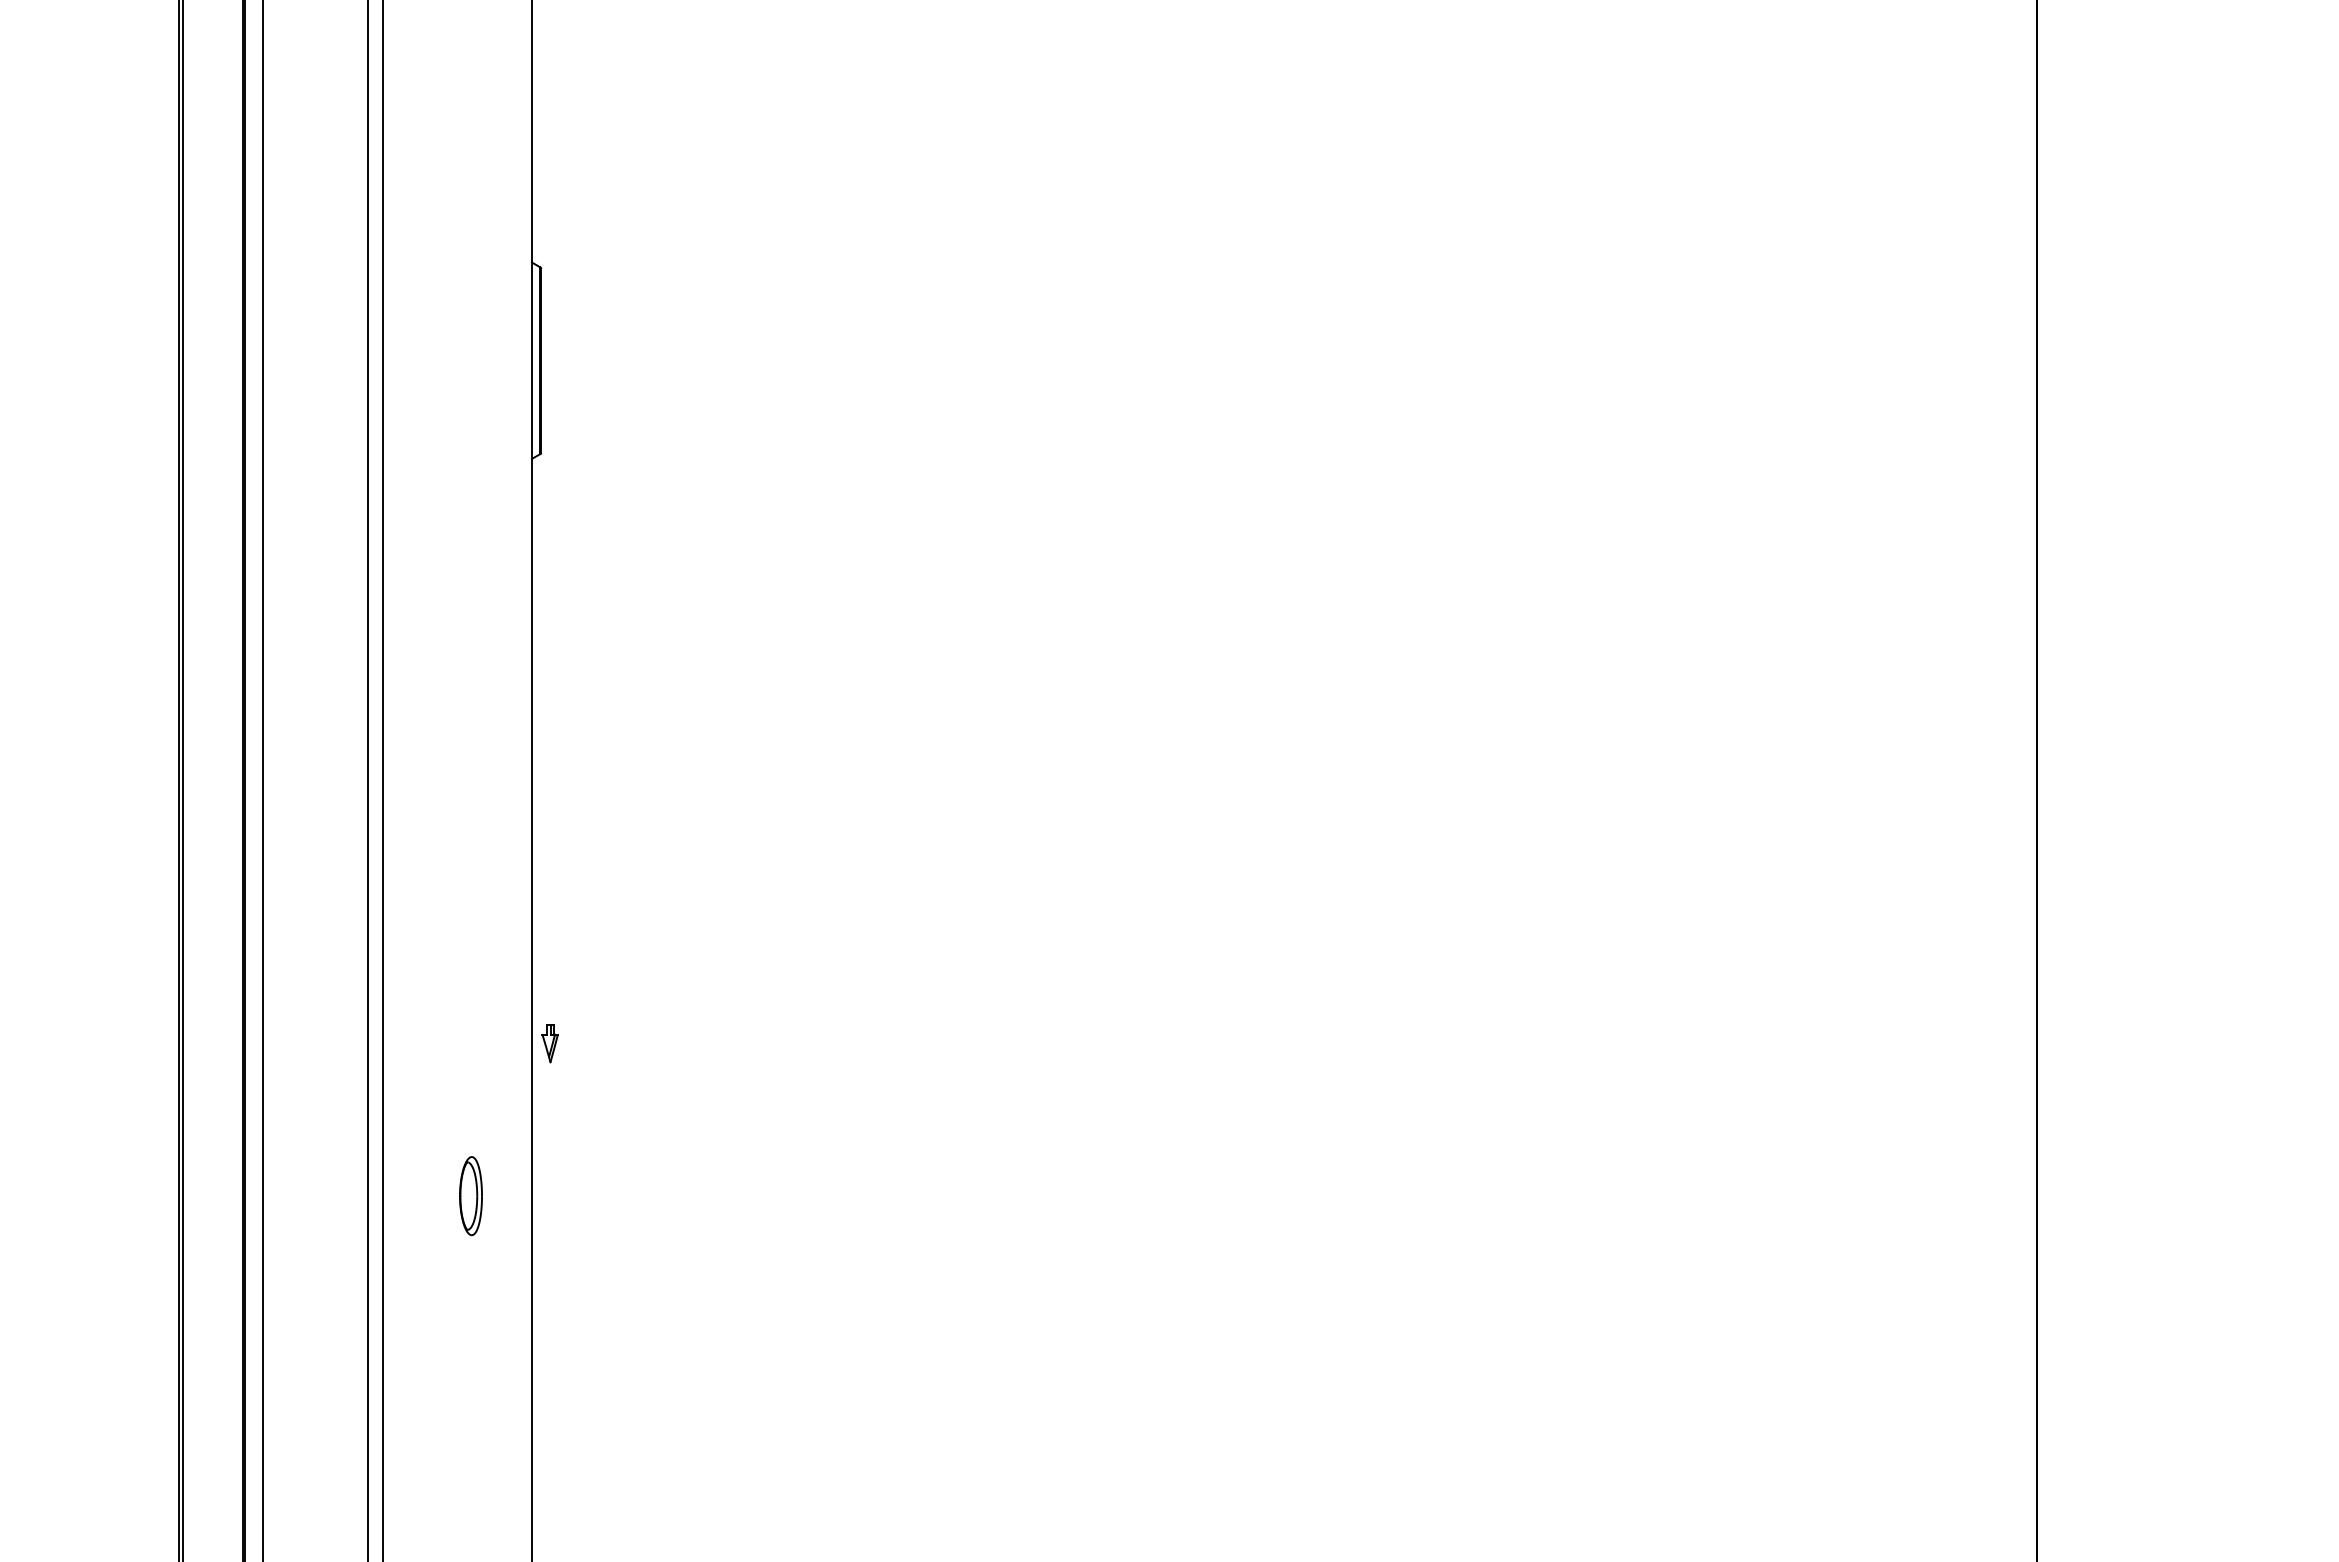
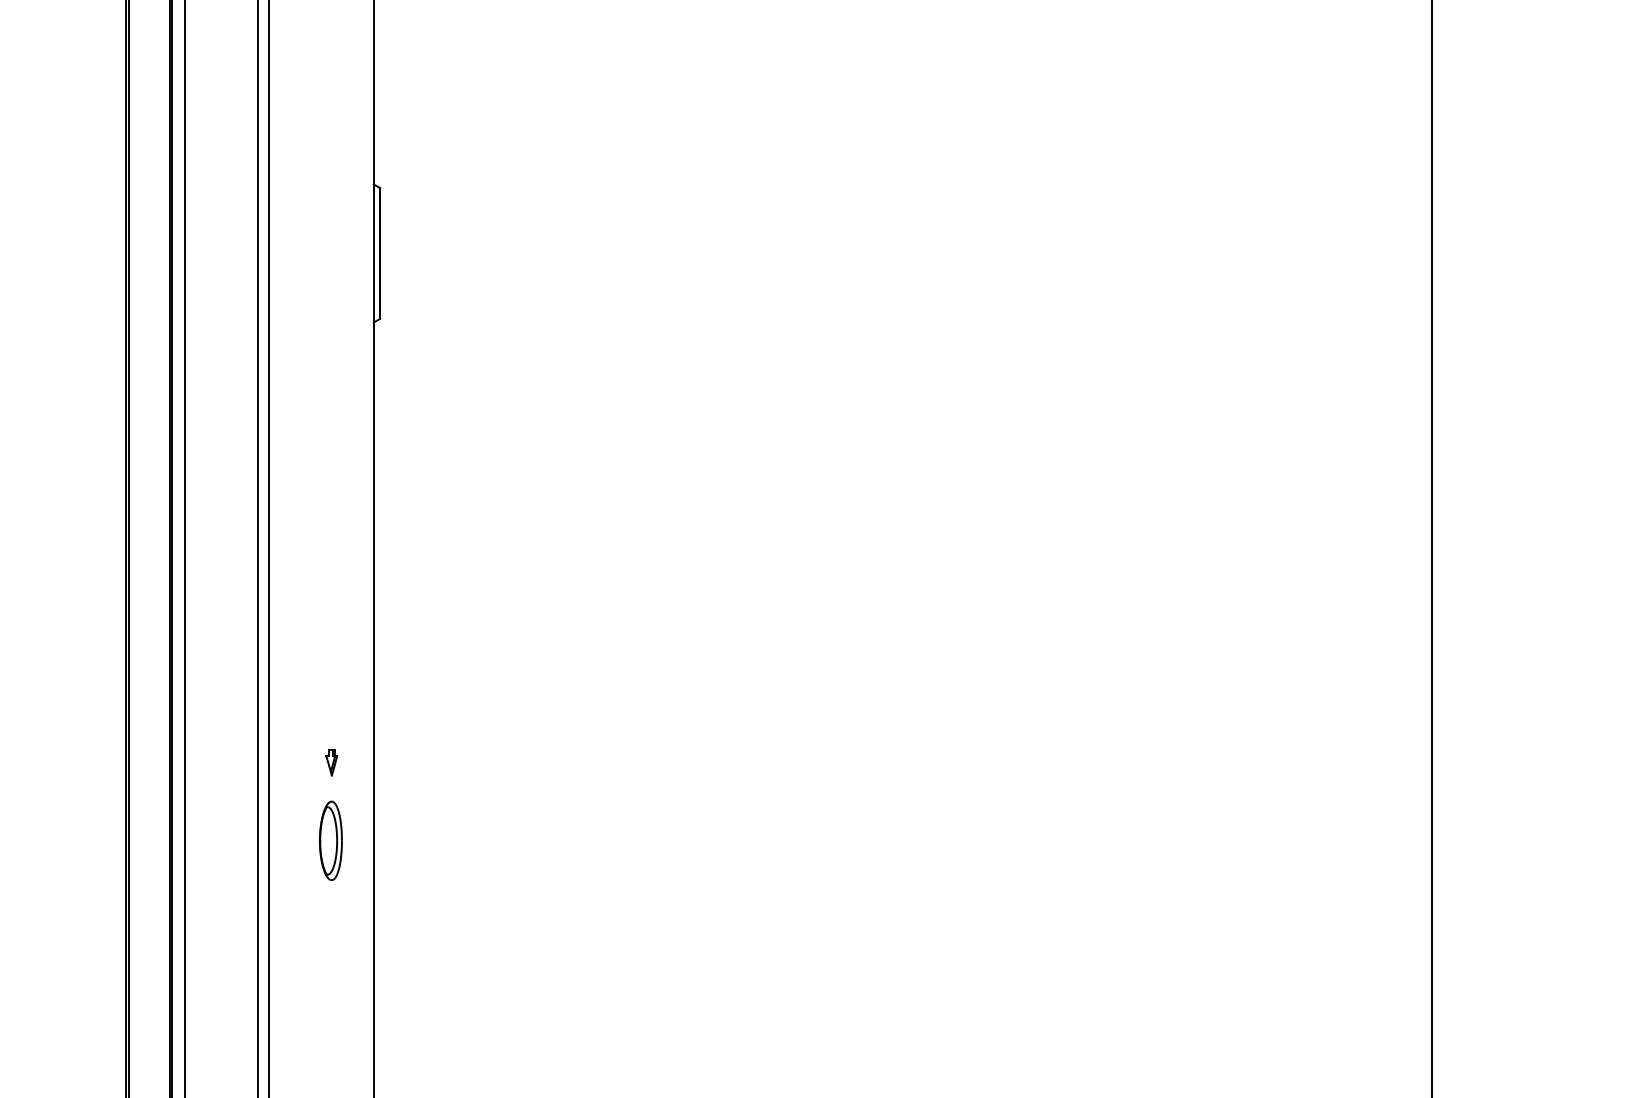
part: (549, 1043) -> (331, 762), moved
part: (470, 1195) -> (330, 840), size x1.43

